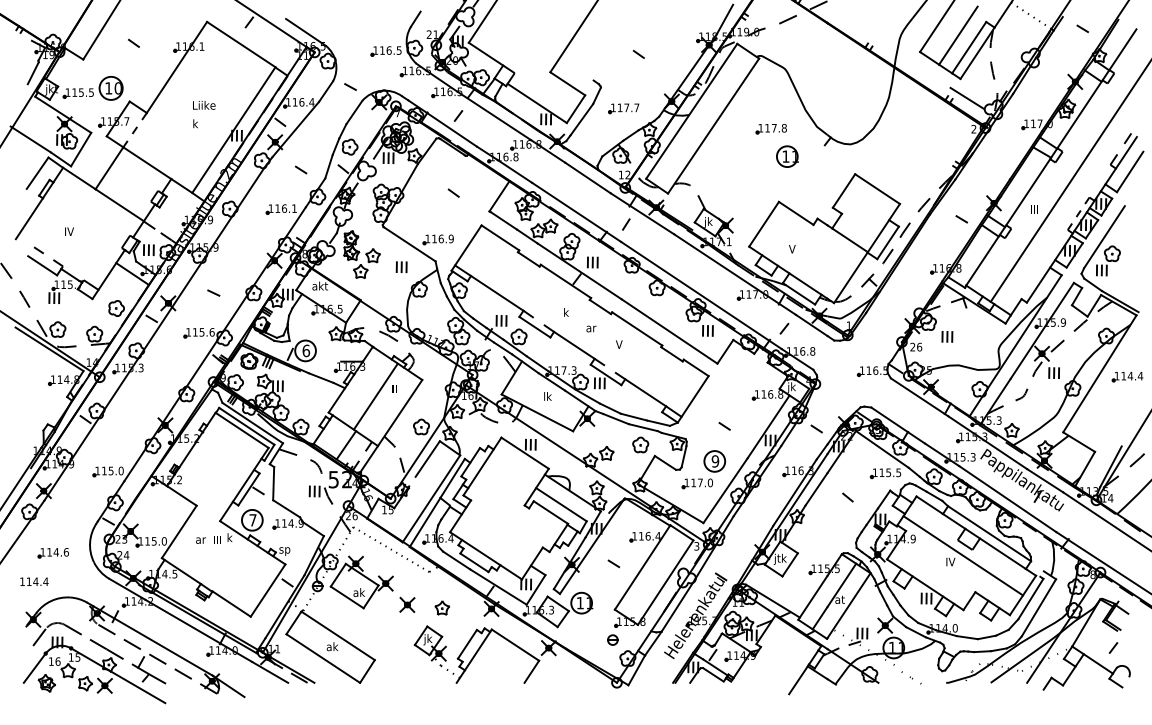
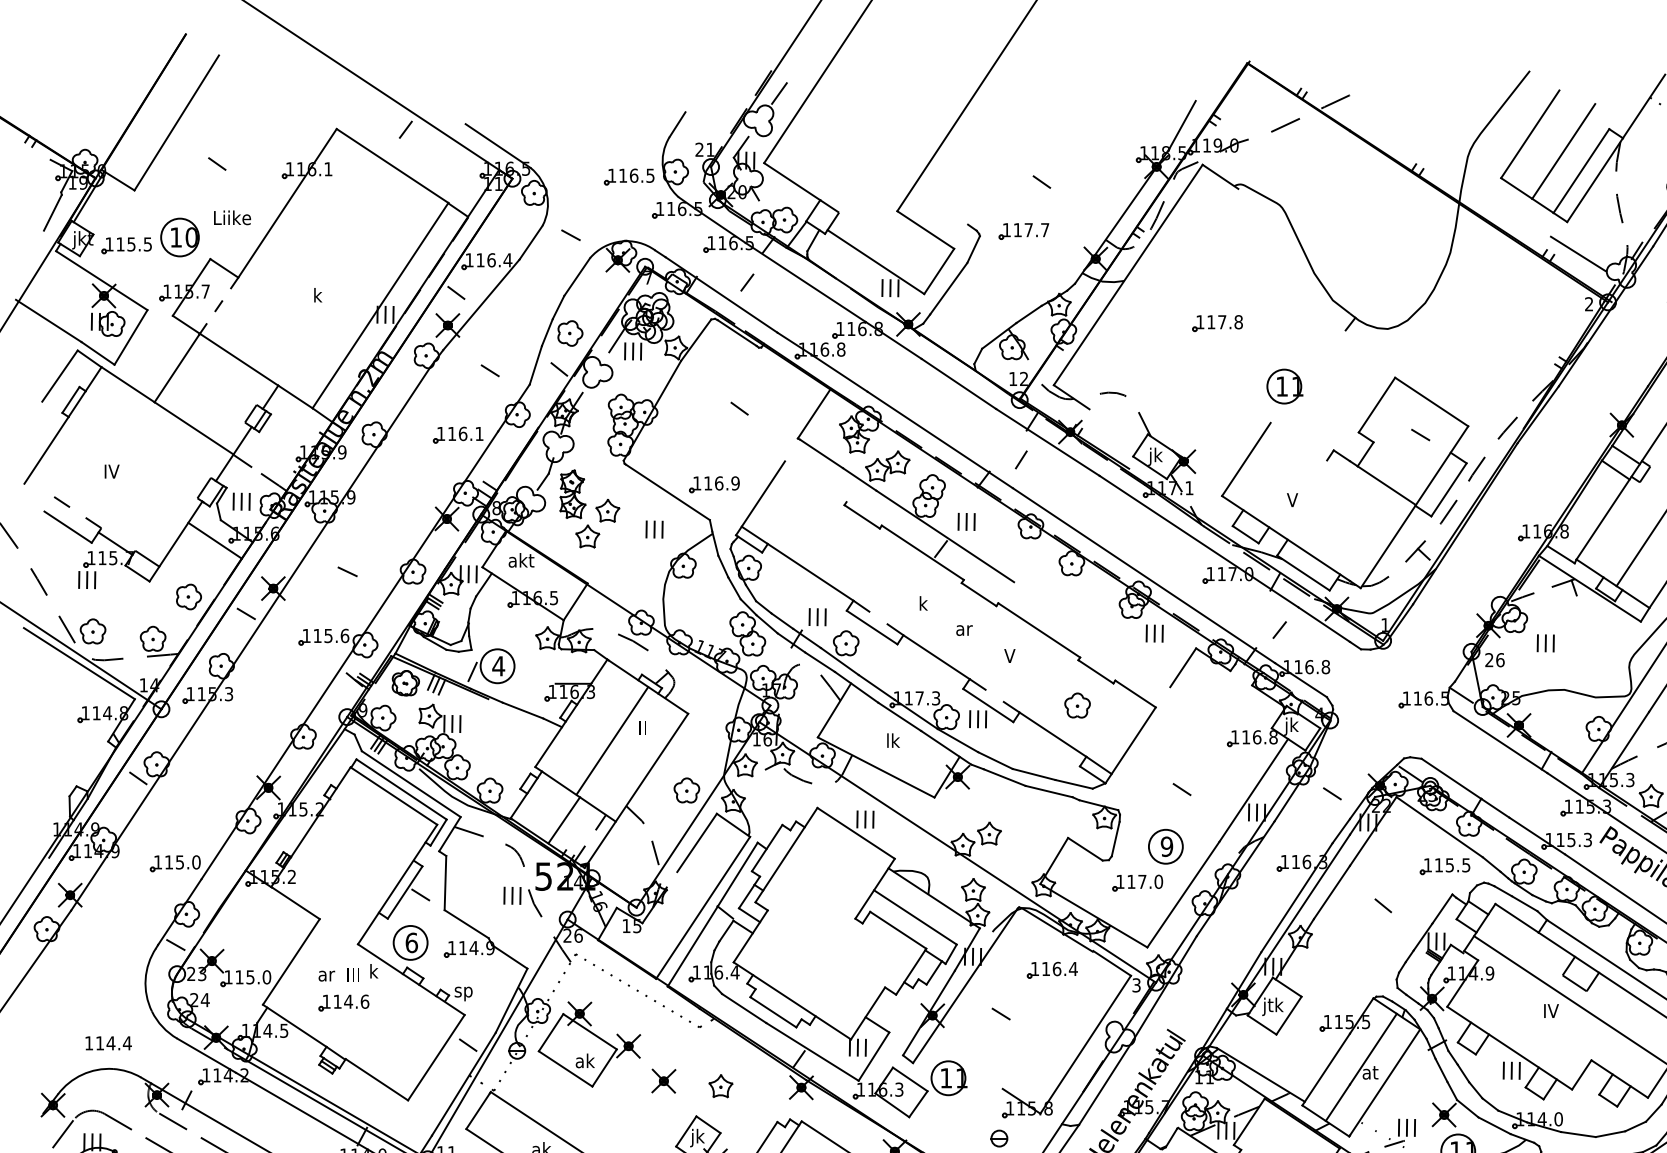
text: (204, 104) -> (232, 216), moved
part: (623, 108) -> (1023, 231), moved
line: (713, 125) -> (1163, 298), removed
part: (770, 129) -> (1216, 324), moved
part: (787, 156) -> (1284, 386), moved
line: (795, 212) -> (1297, 440), removed
line: (961, 219) -> (1420, 435), moved
line: (500, 237) -> (815, 481), removed
line: (669, 331) -> (1091, 634), removed
text: (306, 350) -> (499, 665), 6 -> 4
part: (640, 444) -> (1077, 704), moved
text: (252, 520) -> (410, 943), 7 -> 6
part: (52, 553) -> (342, 1003), moved
line: (642, 567) -> (1047, 1019), removed
text: (34, 581) -> (108, 1042), moved

